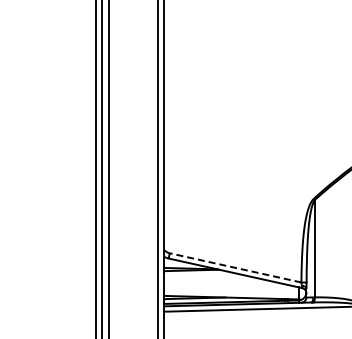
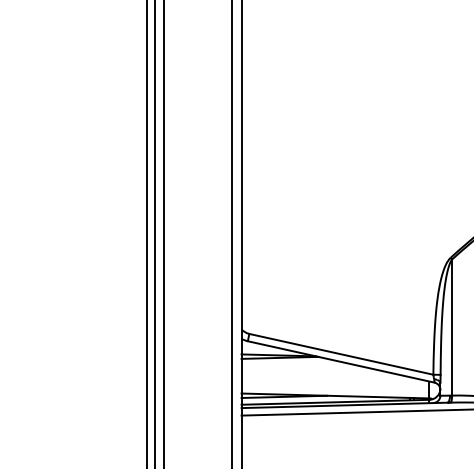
line: (235, 267) -> (341, 353), dashed -> solid

